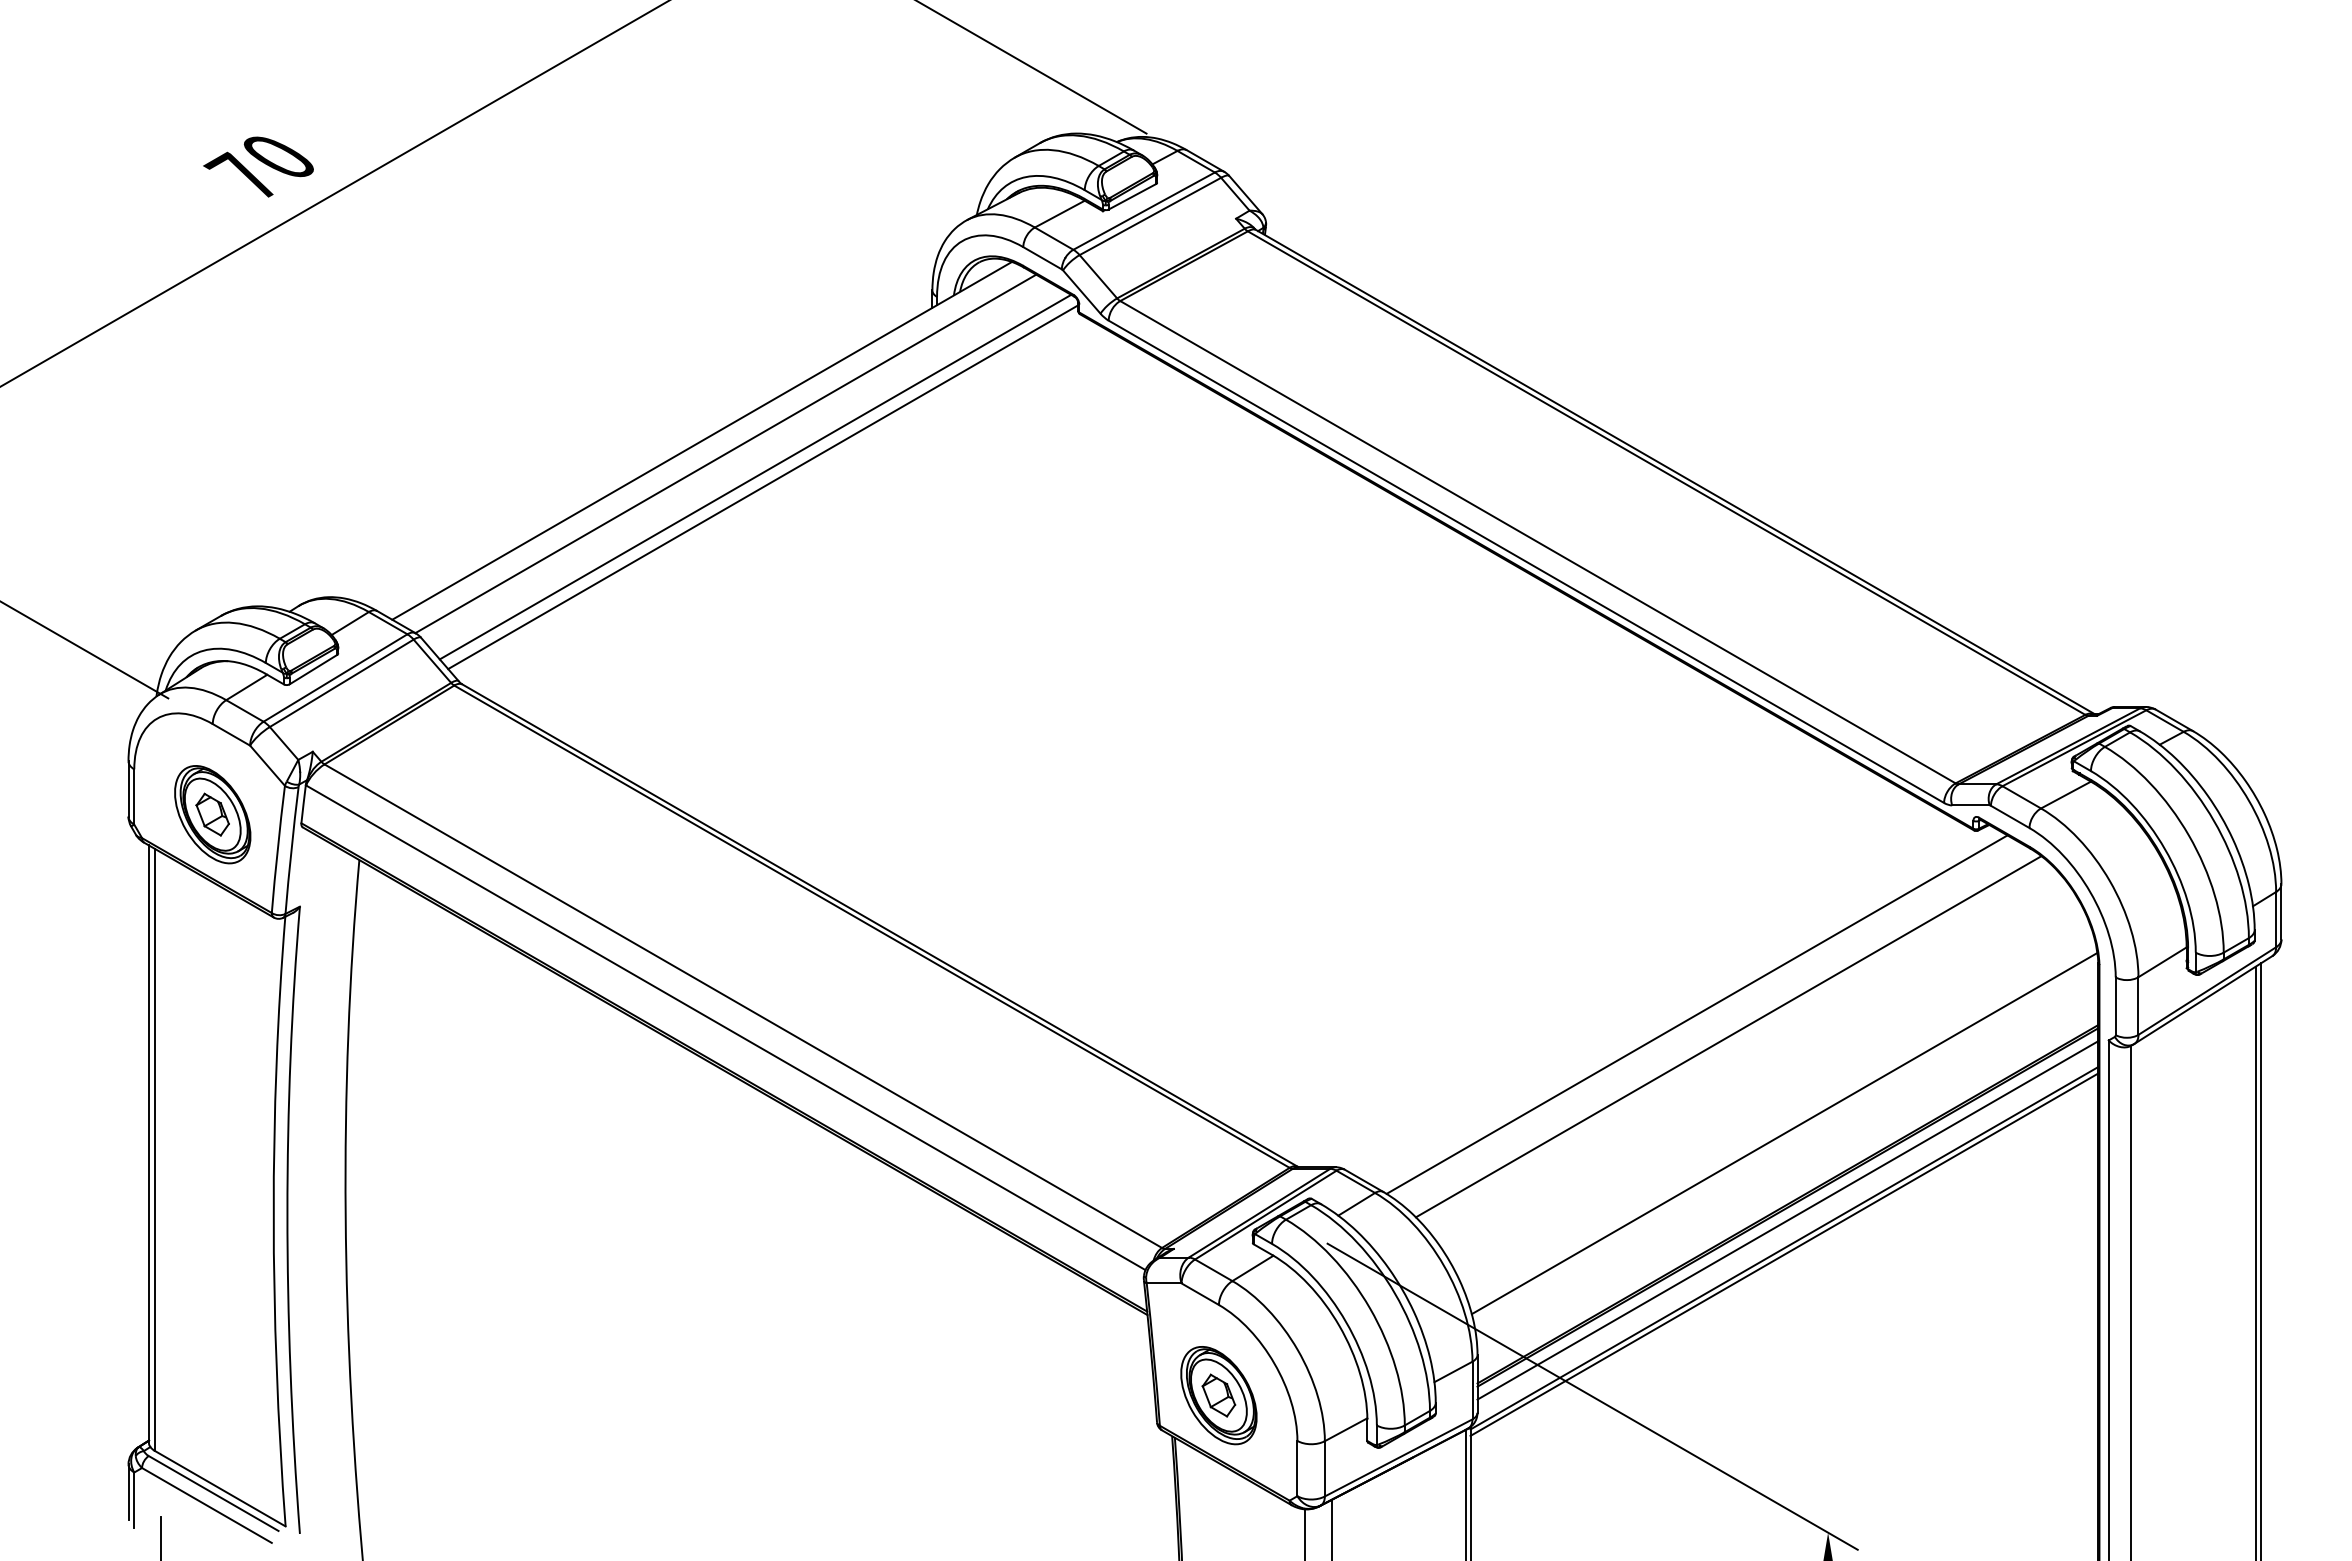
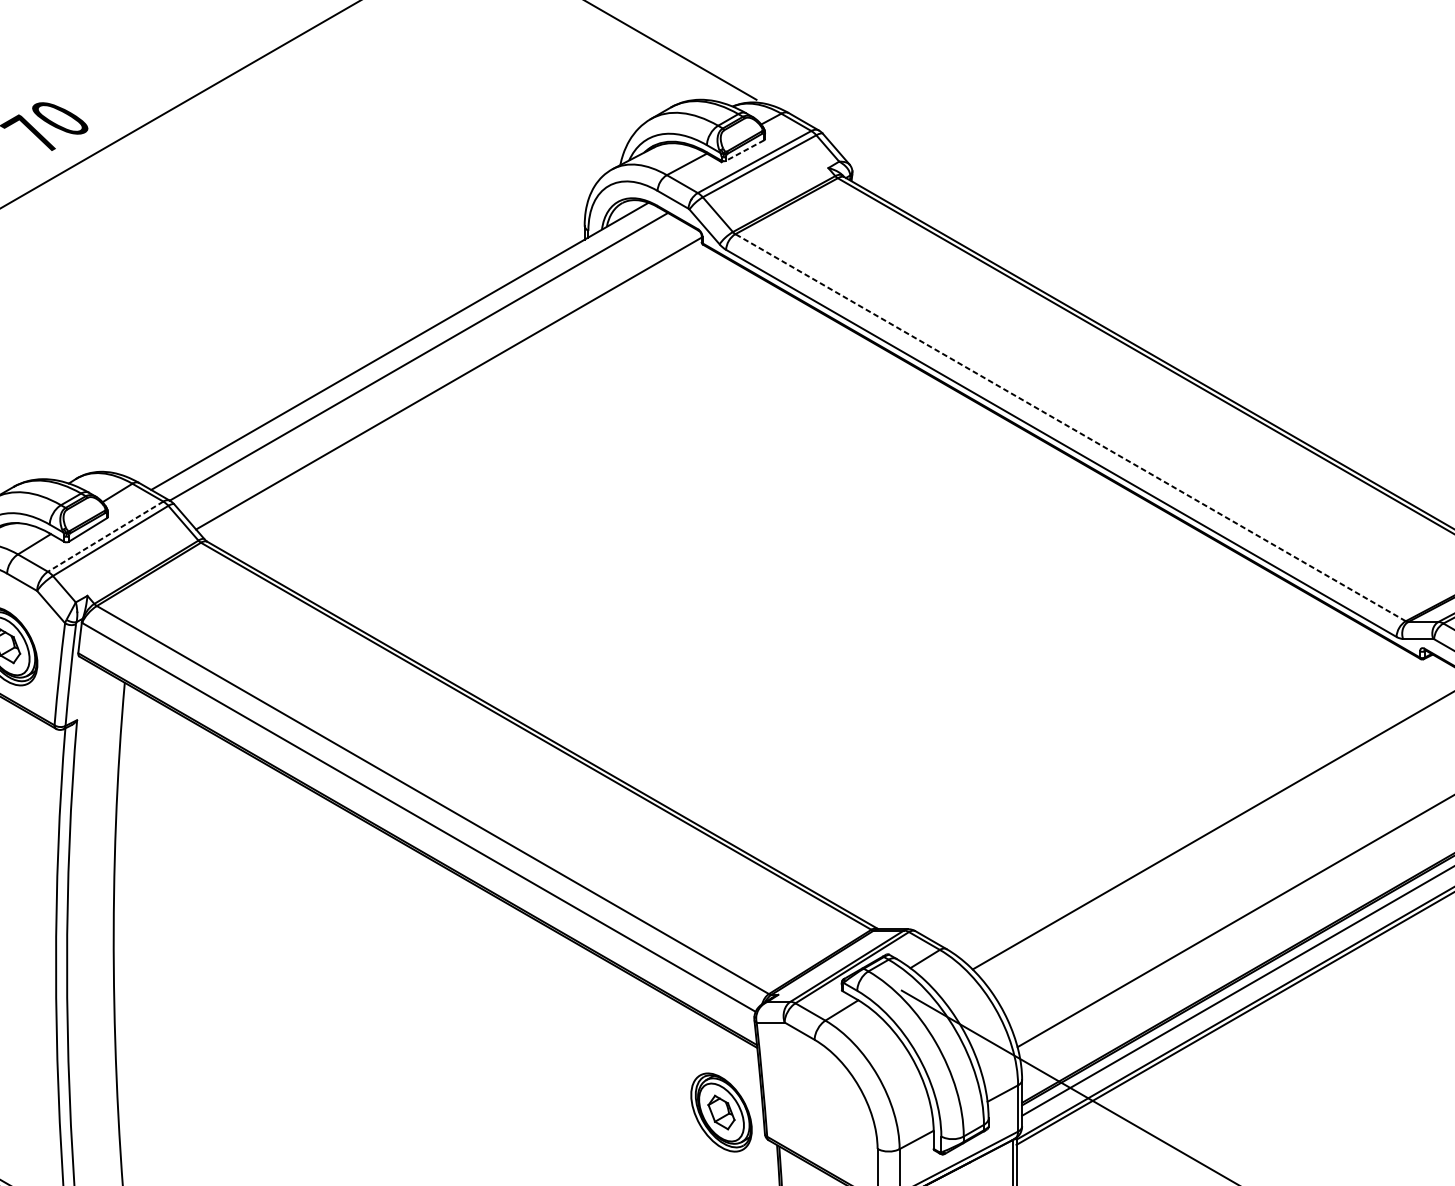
line: (1132, 196) -> (745, 150), solid -> dashed
line: (755, 476) -> (442, 374), removed
line: (1537, 541) -> (1070, 427), solid -> dashed
line: (335, 678) -> (105, 537), solid -> dashed
line: (1696, 1014) -> (1197, 806), removed
part: (1218, 1395) -> (721, 1112), moved

